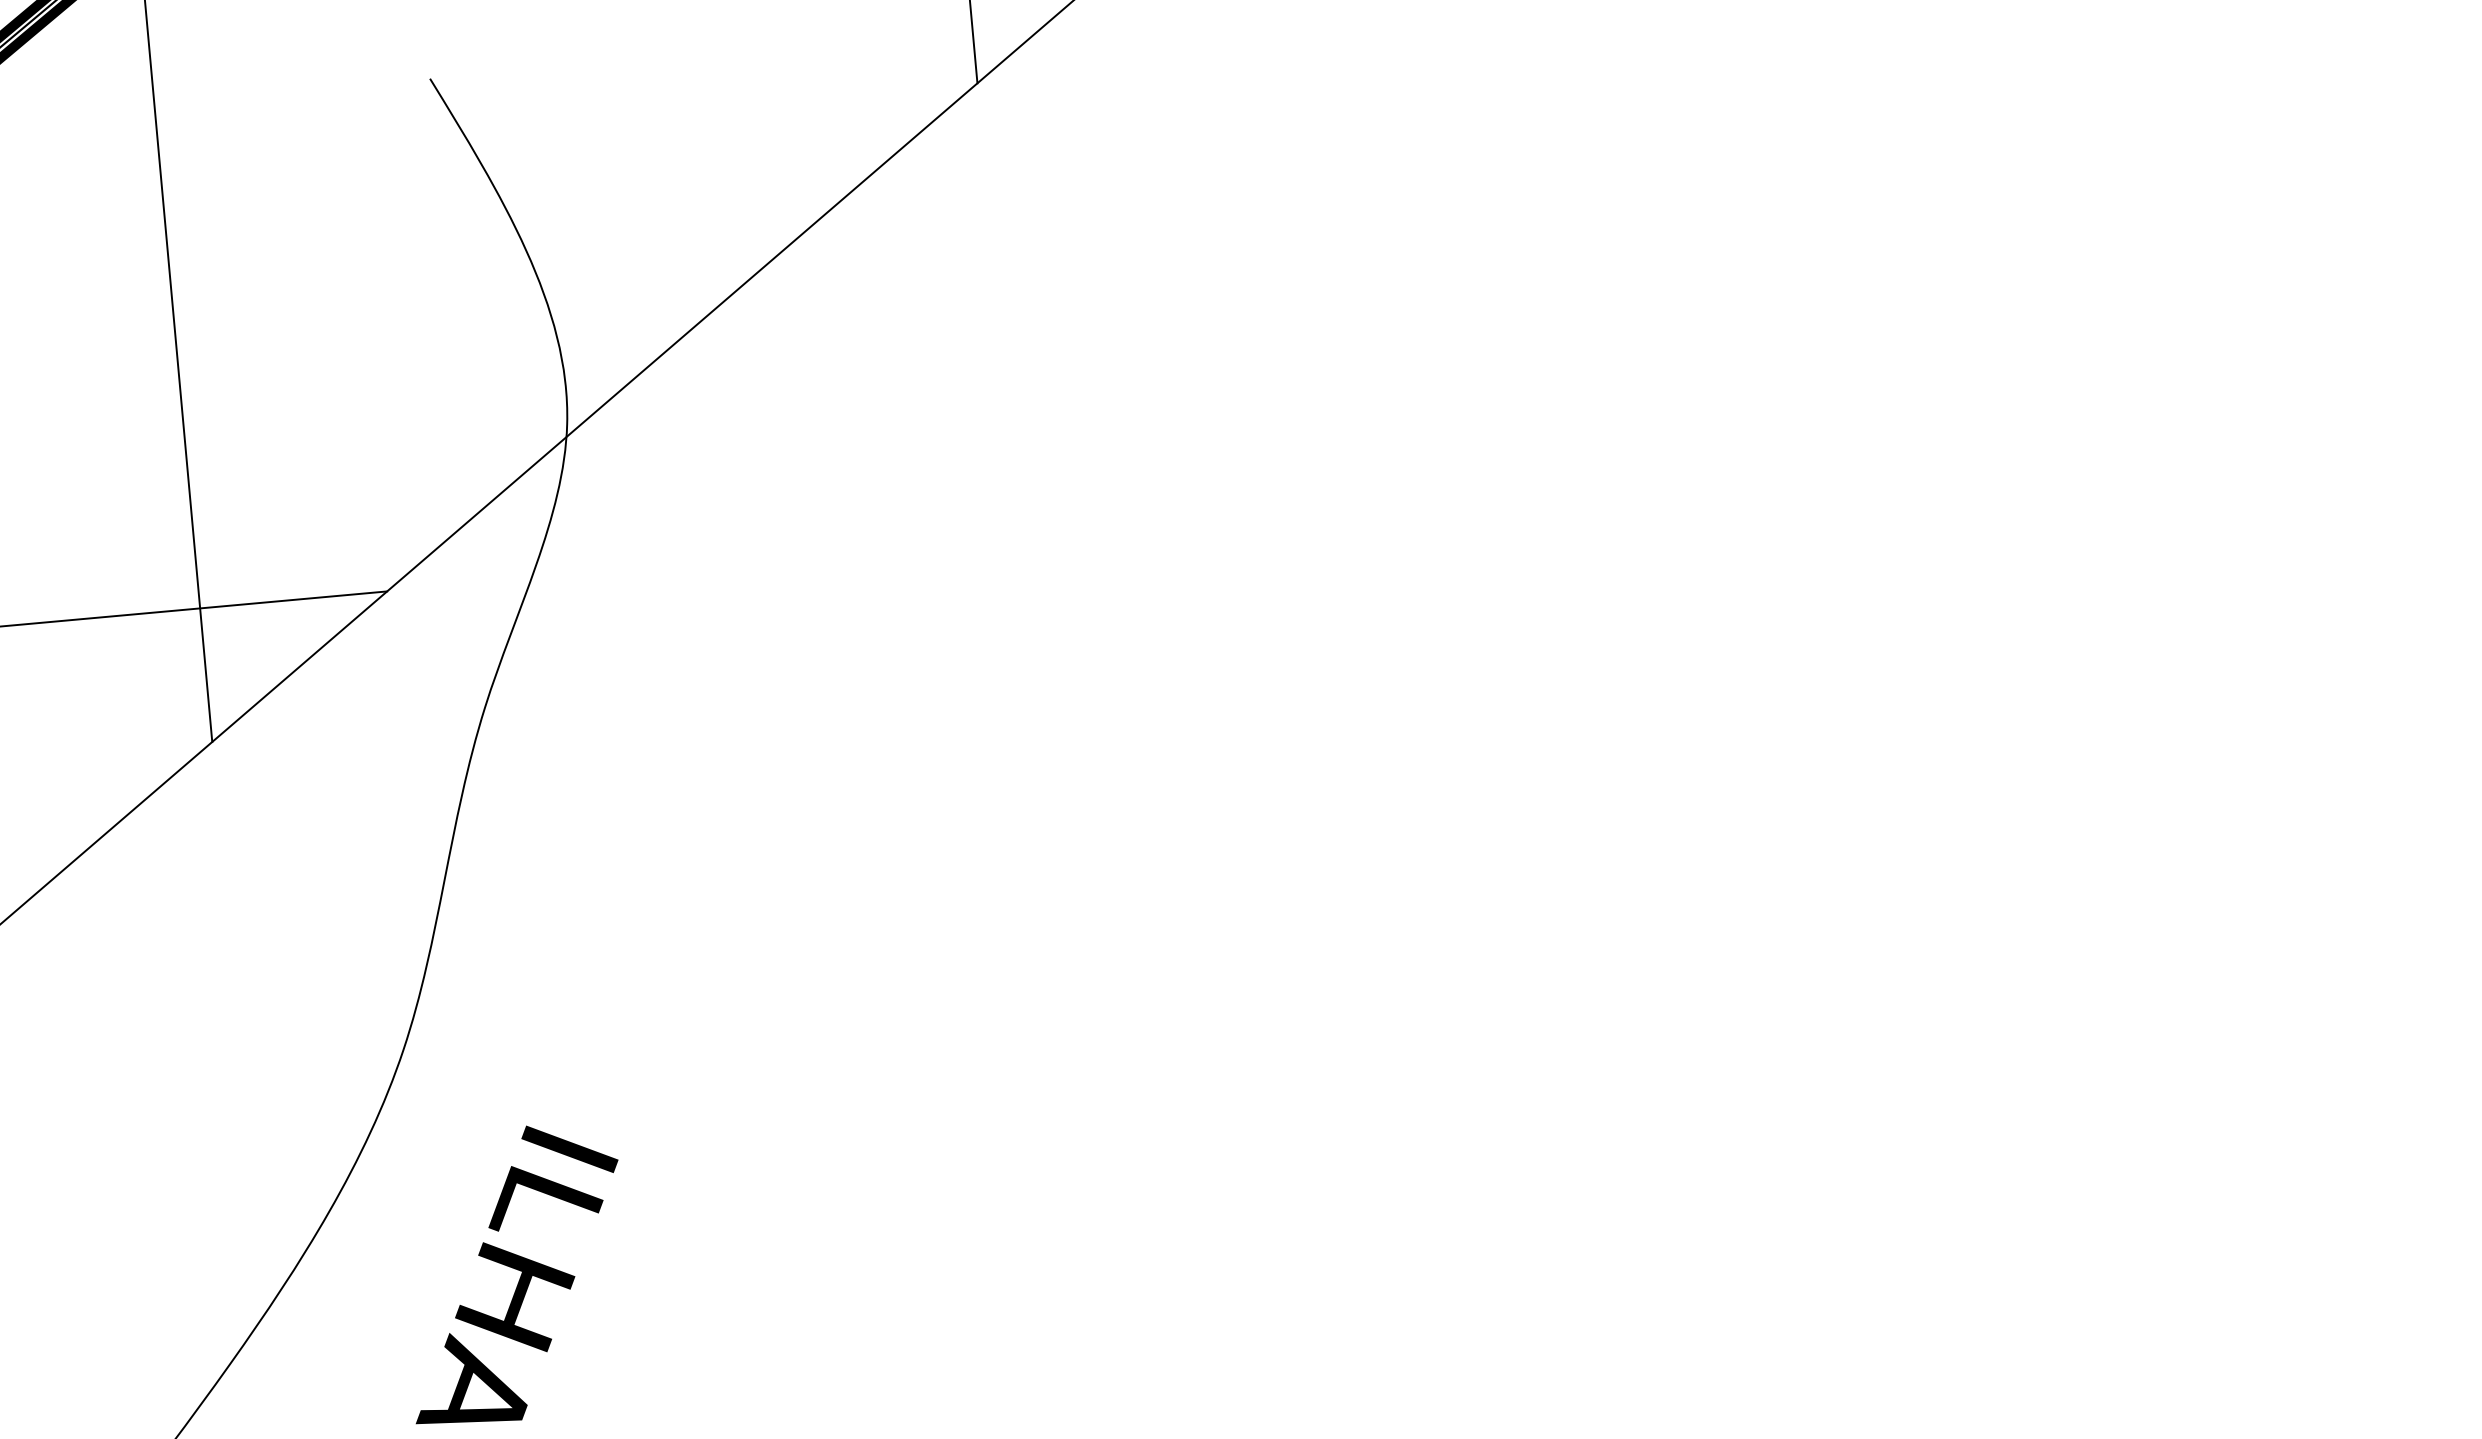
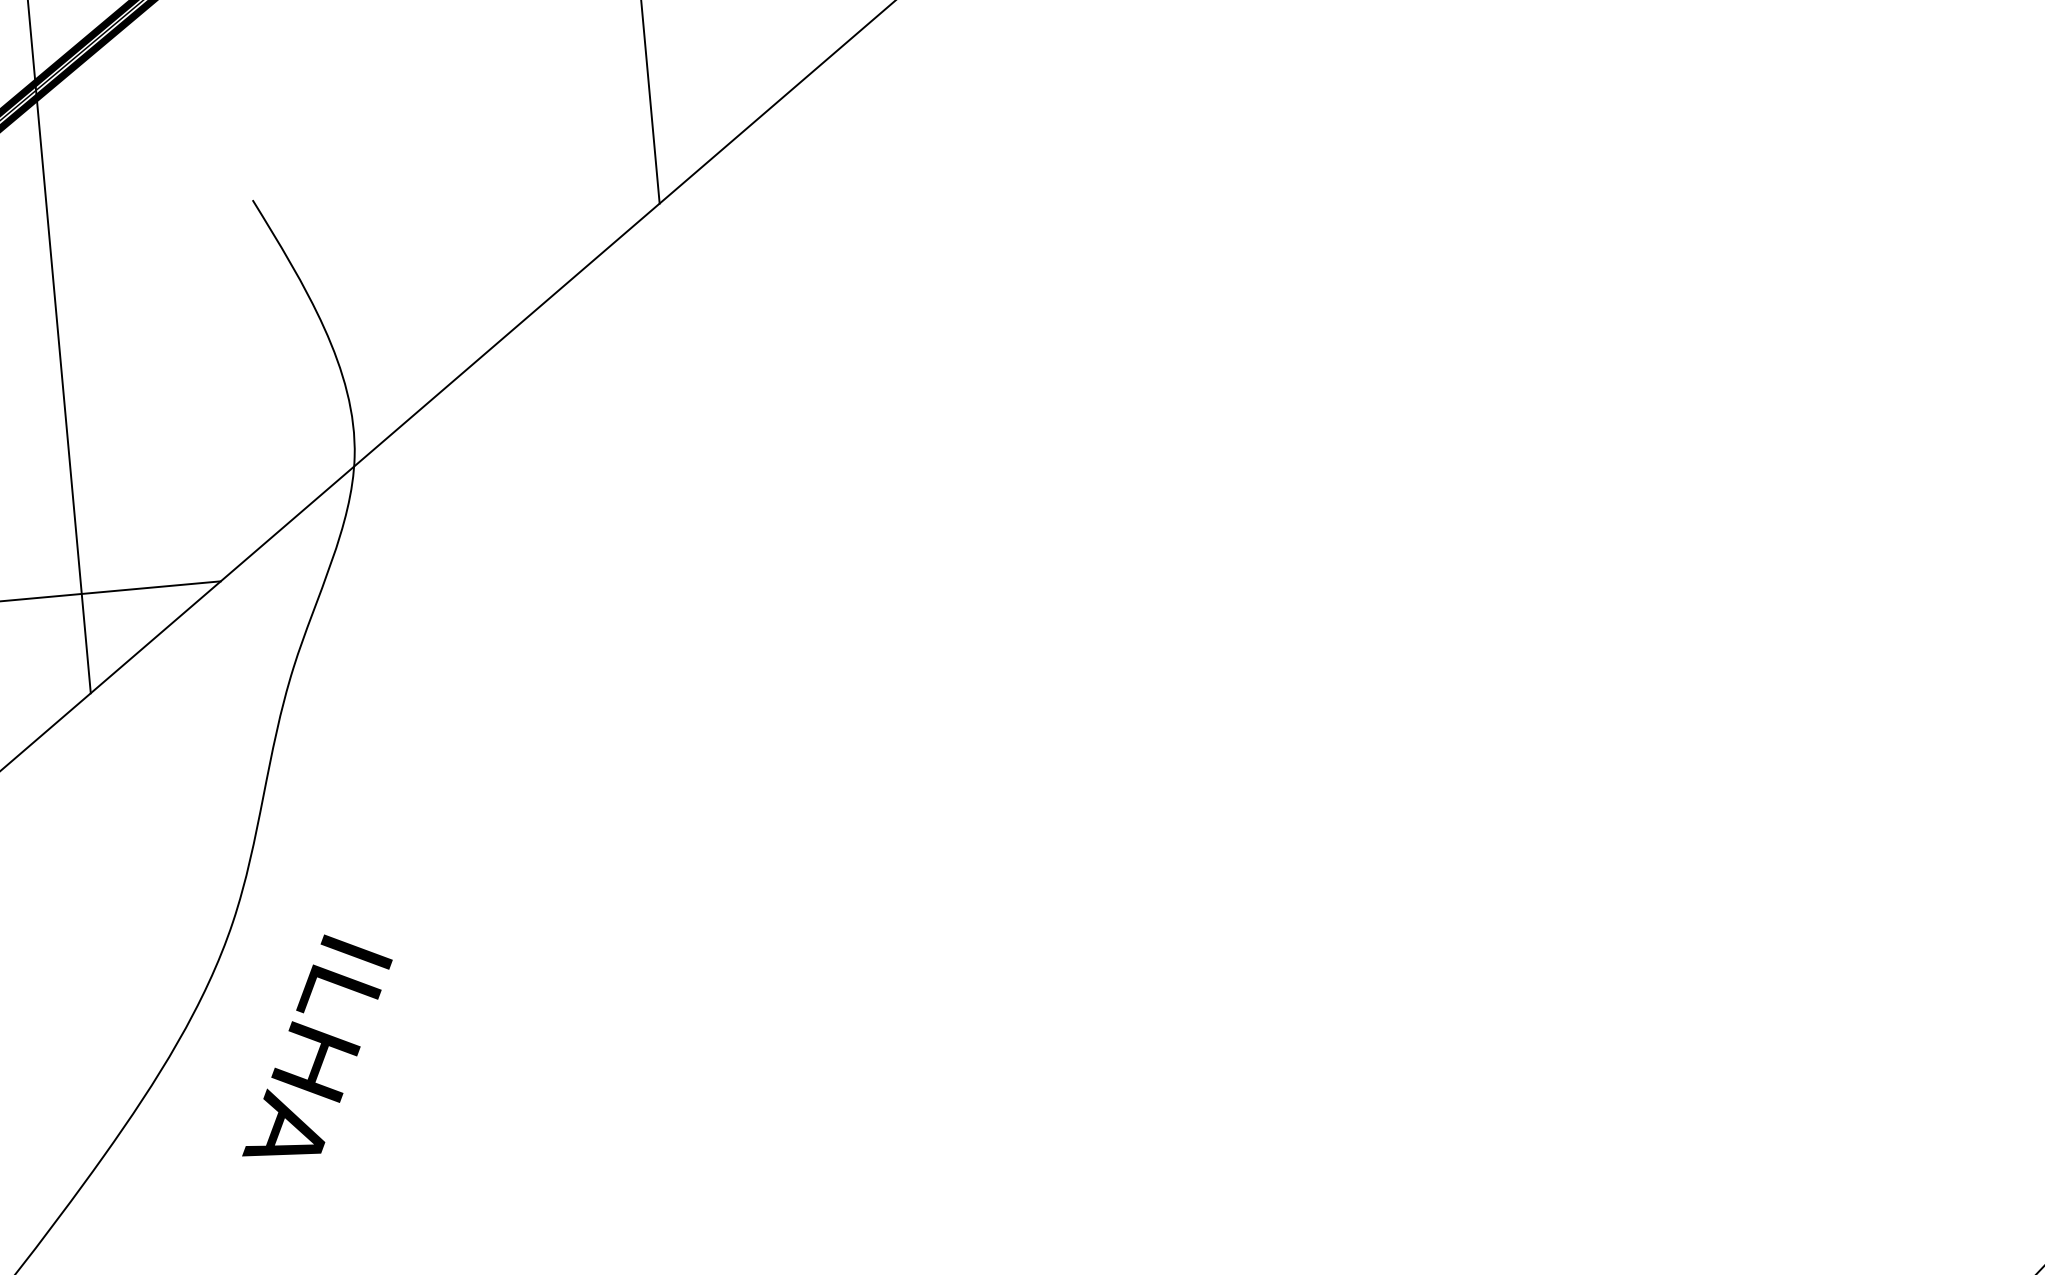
text: (517, 1274) -> (317, 1045), moved

